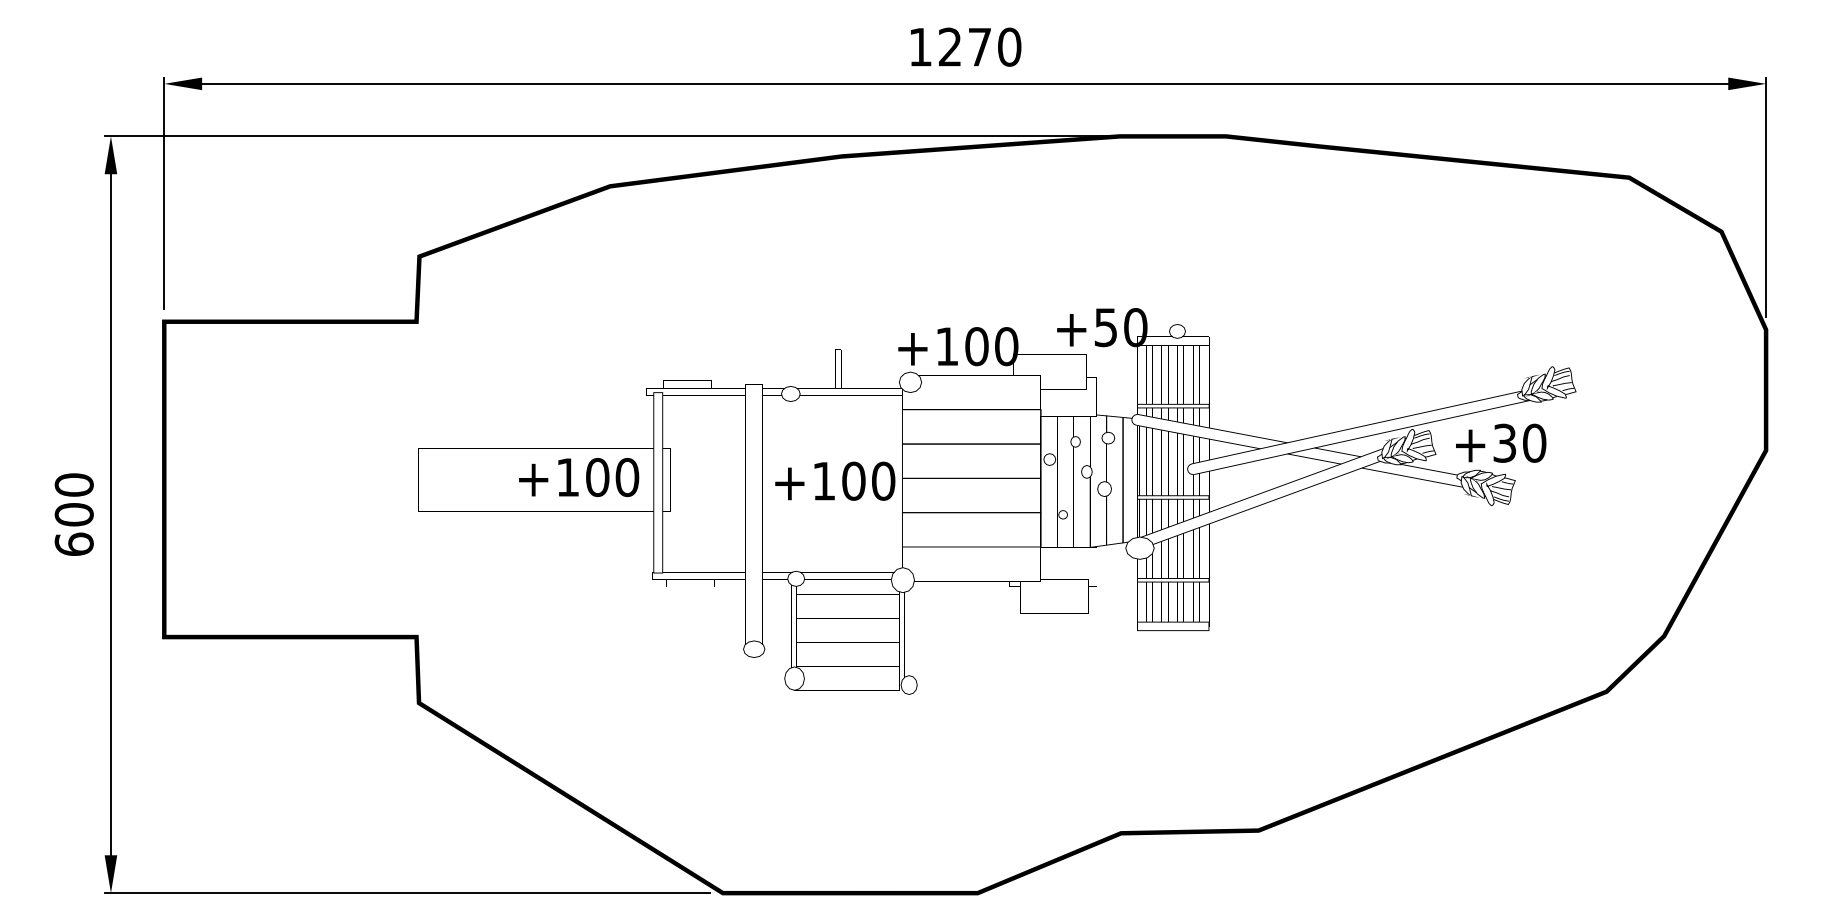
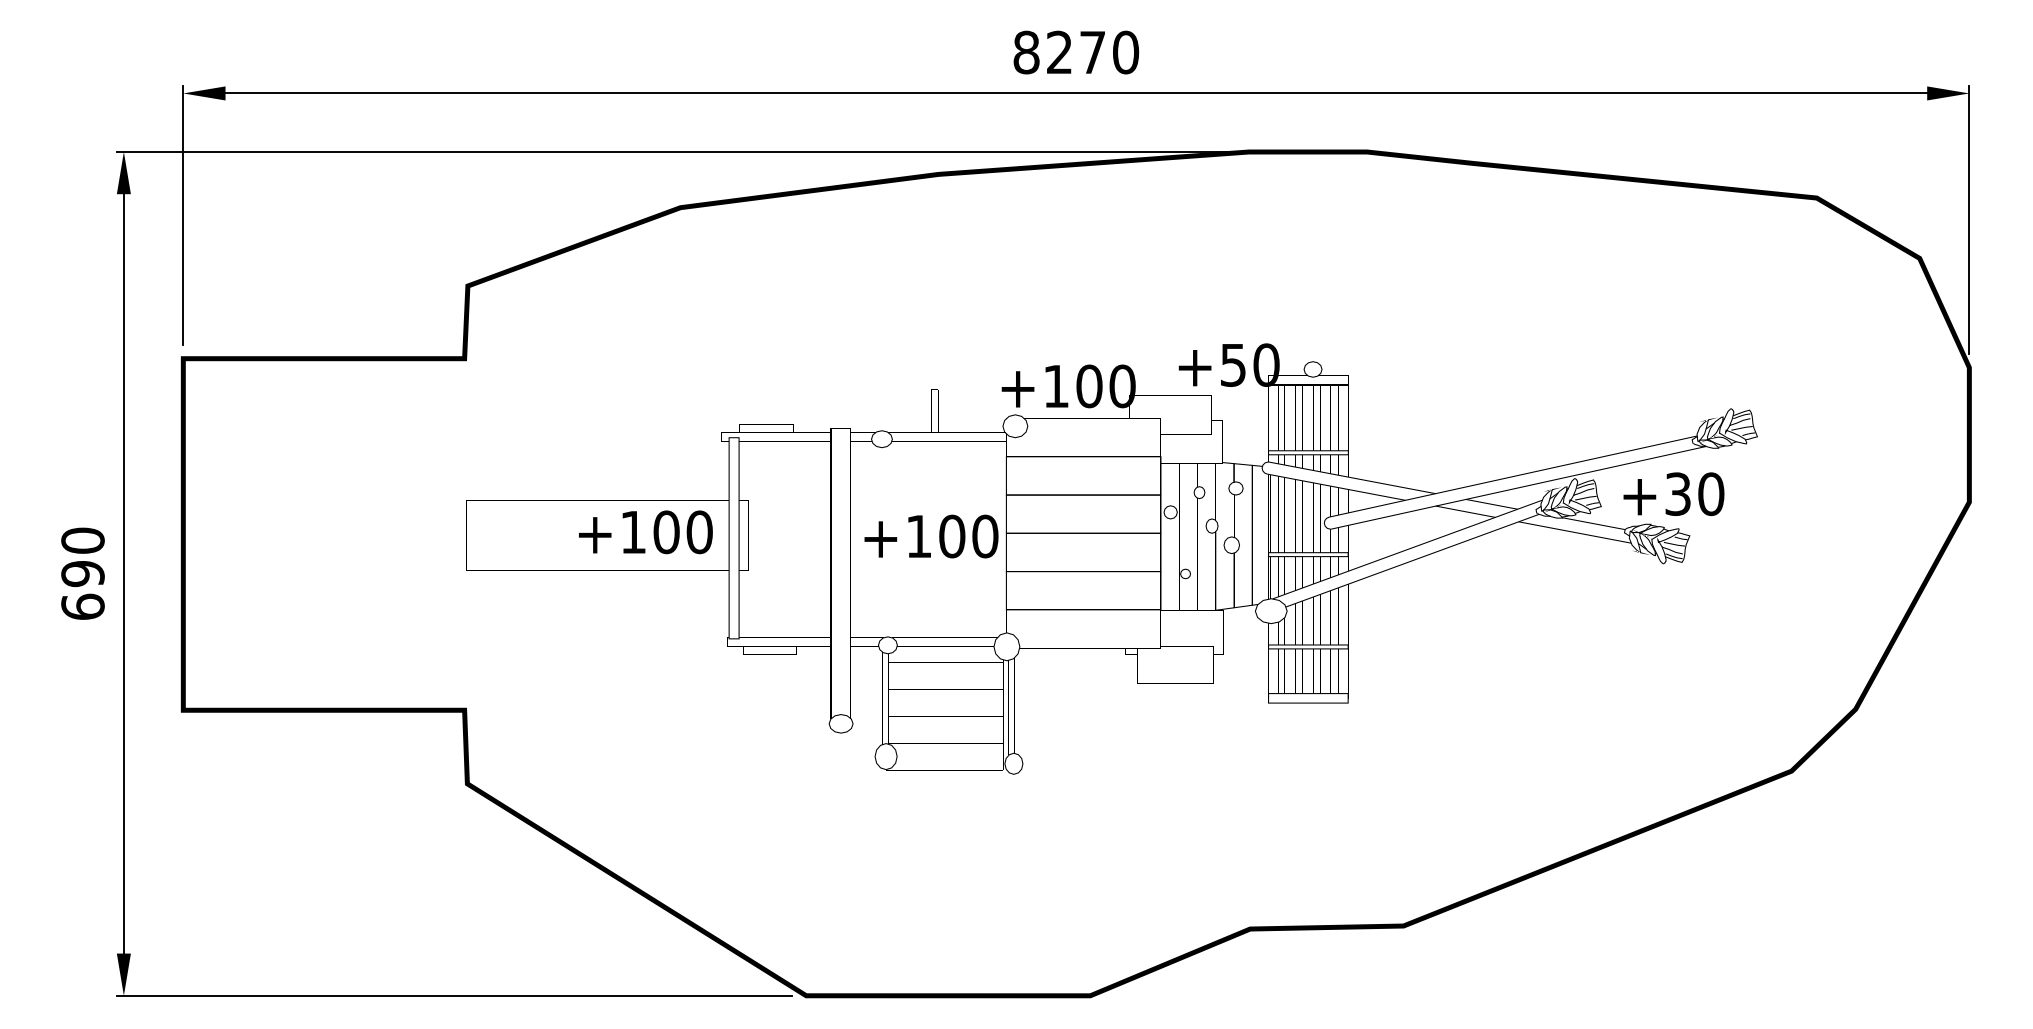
text: (920, 46) -> (1026, 51), 1270 -> 8270
text: (73, 514) -> (82, 573), 600 -> 690

